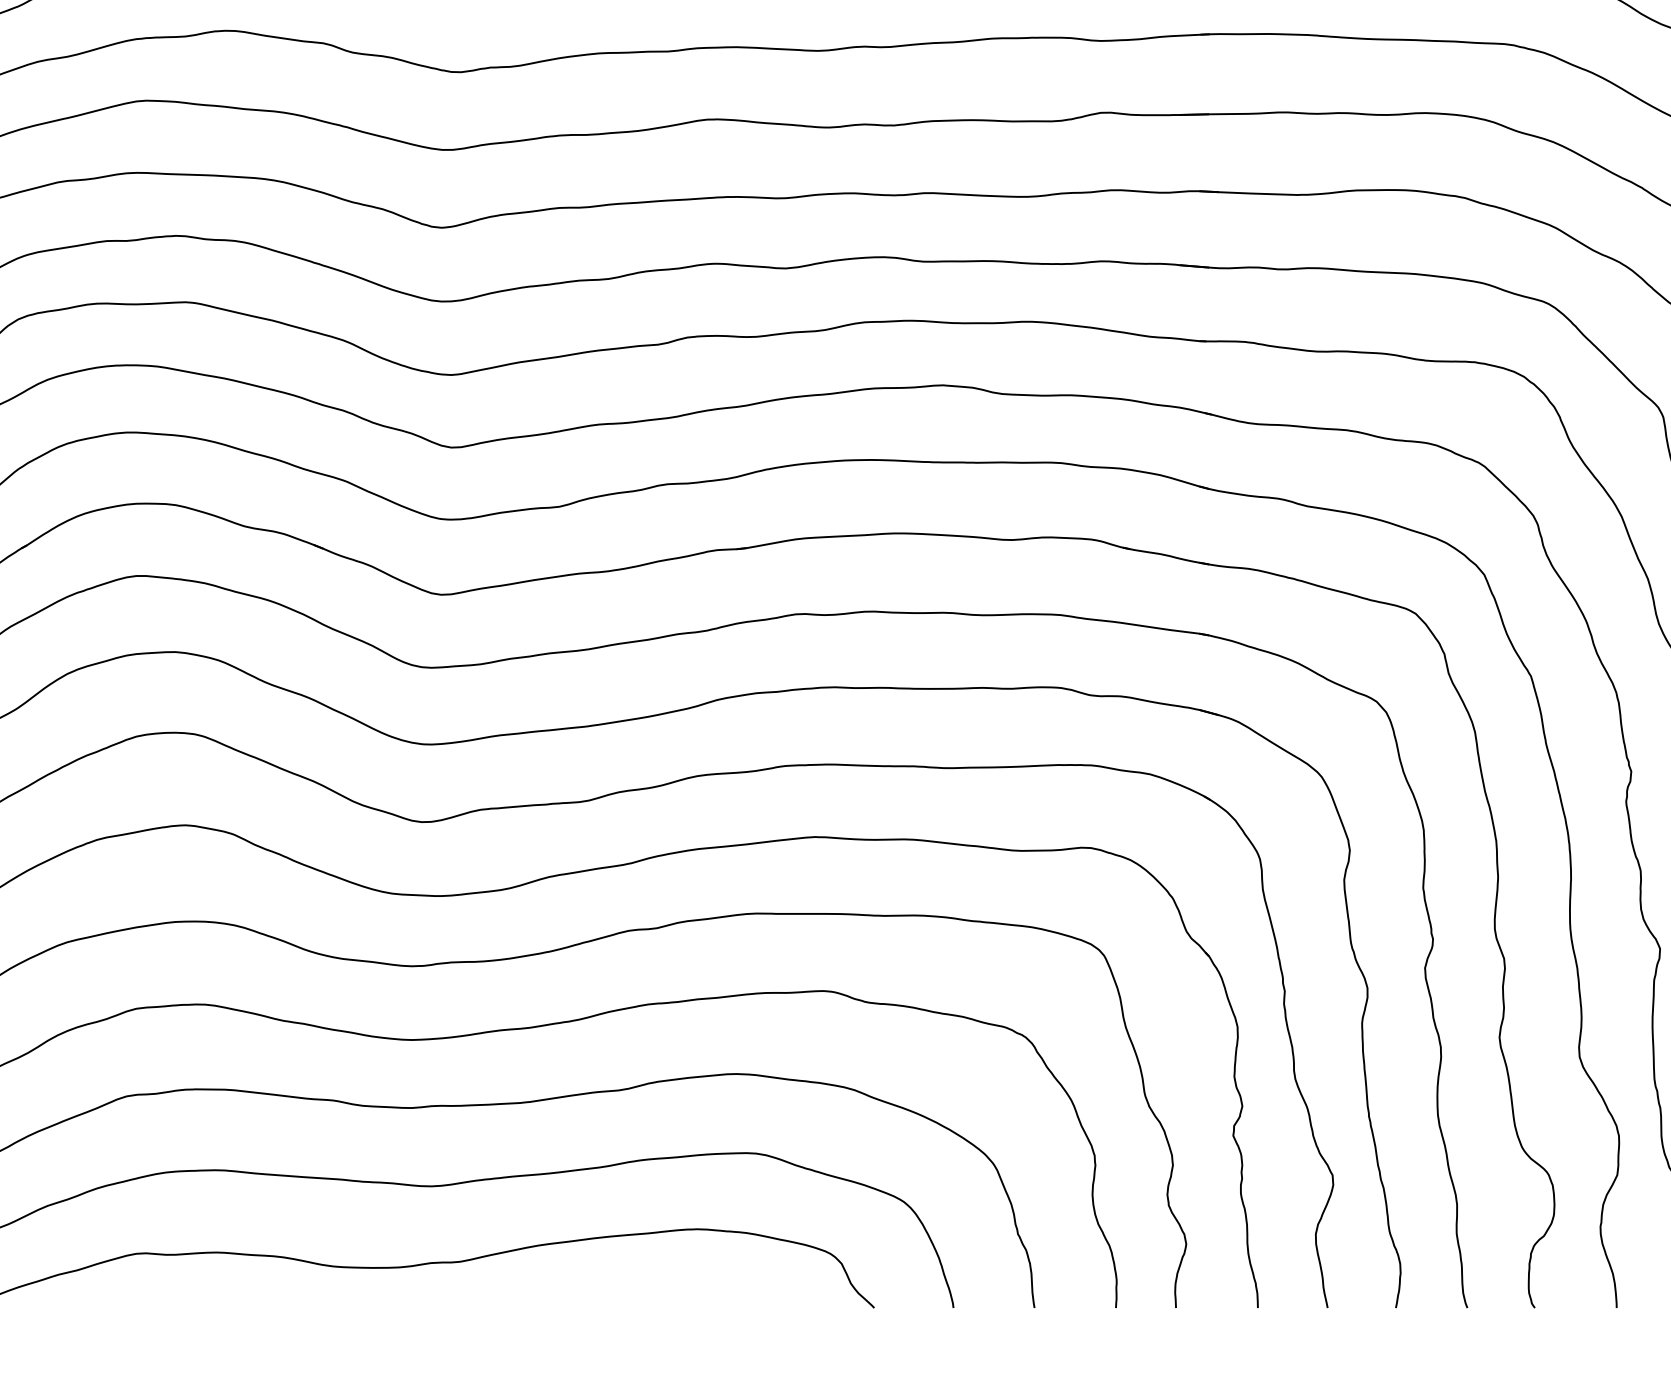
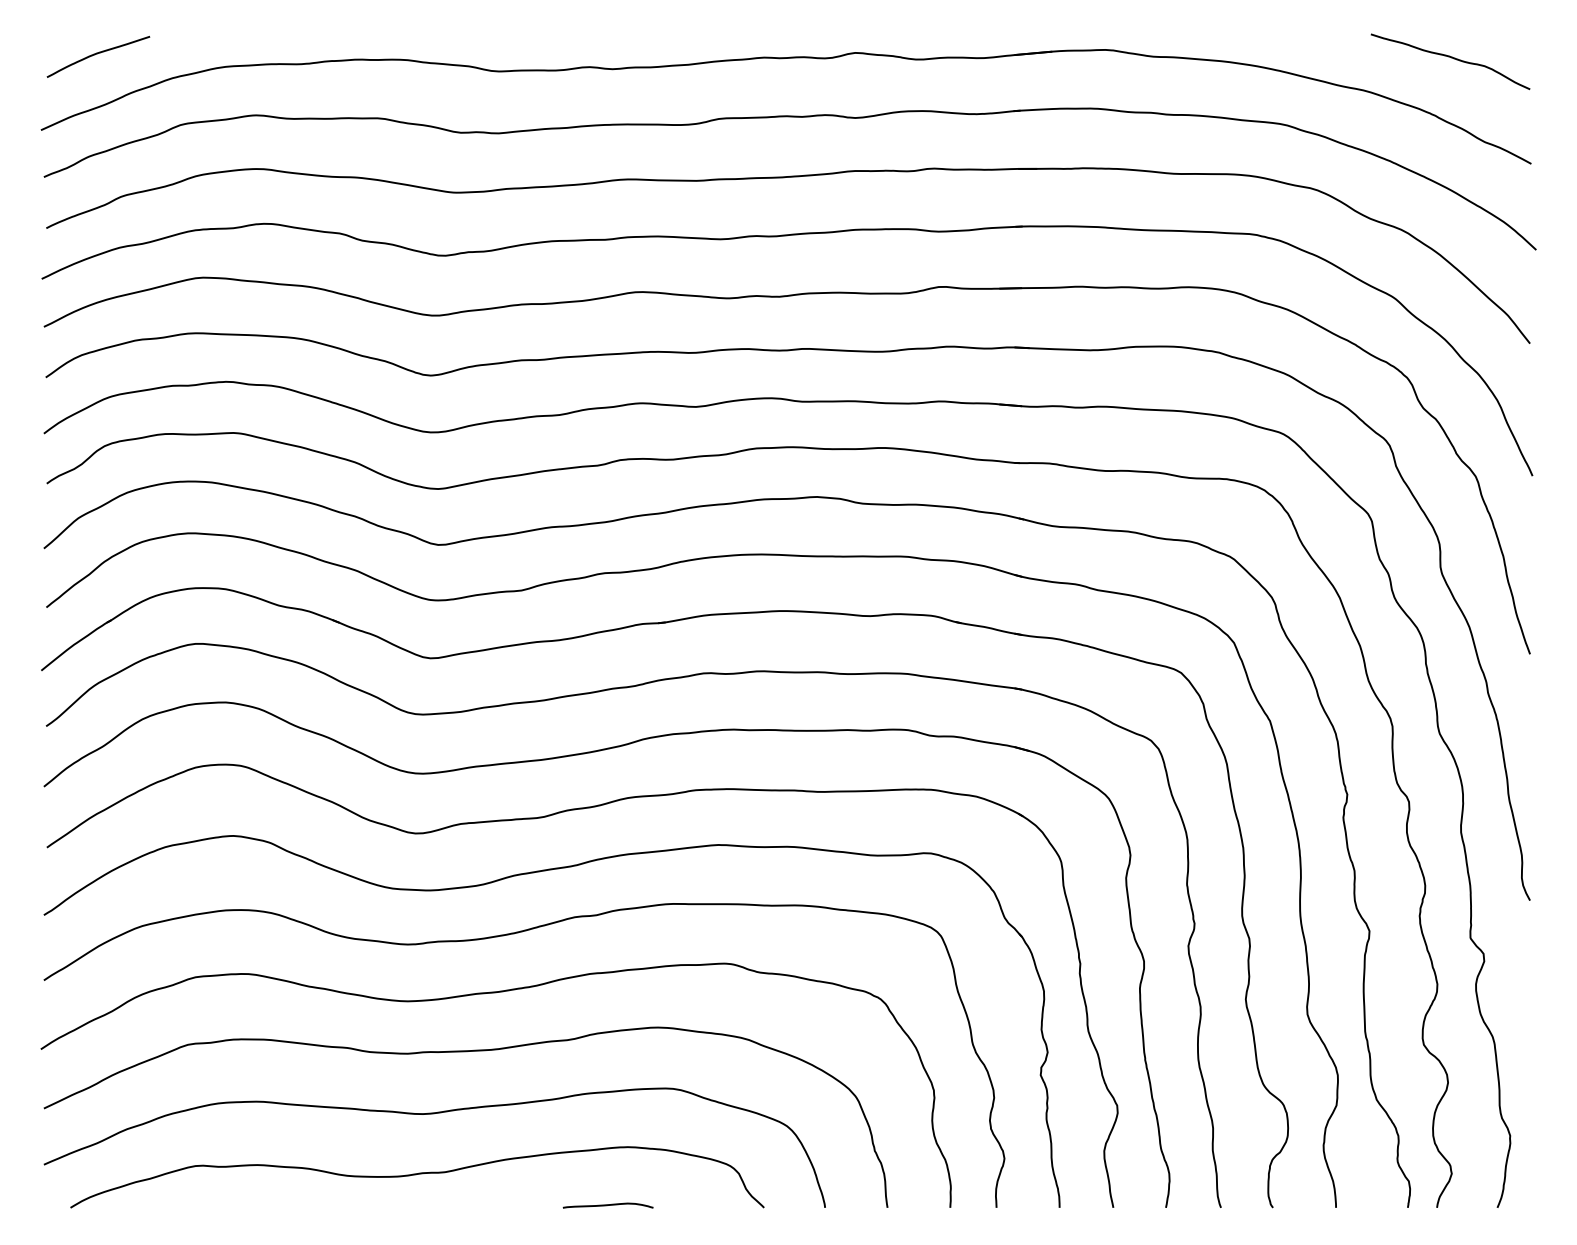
curve: (671, 1304) -> (607, 1205), added

